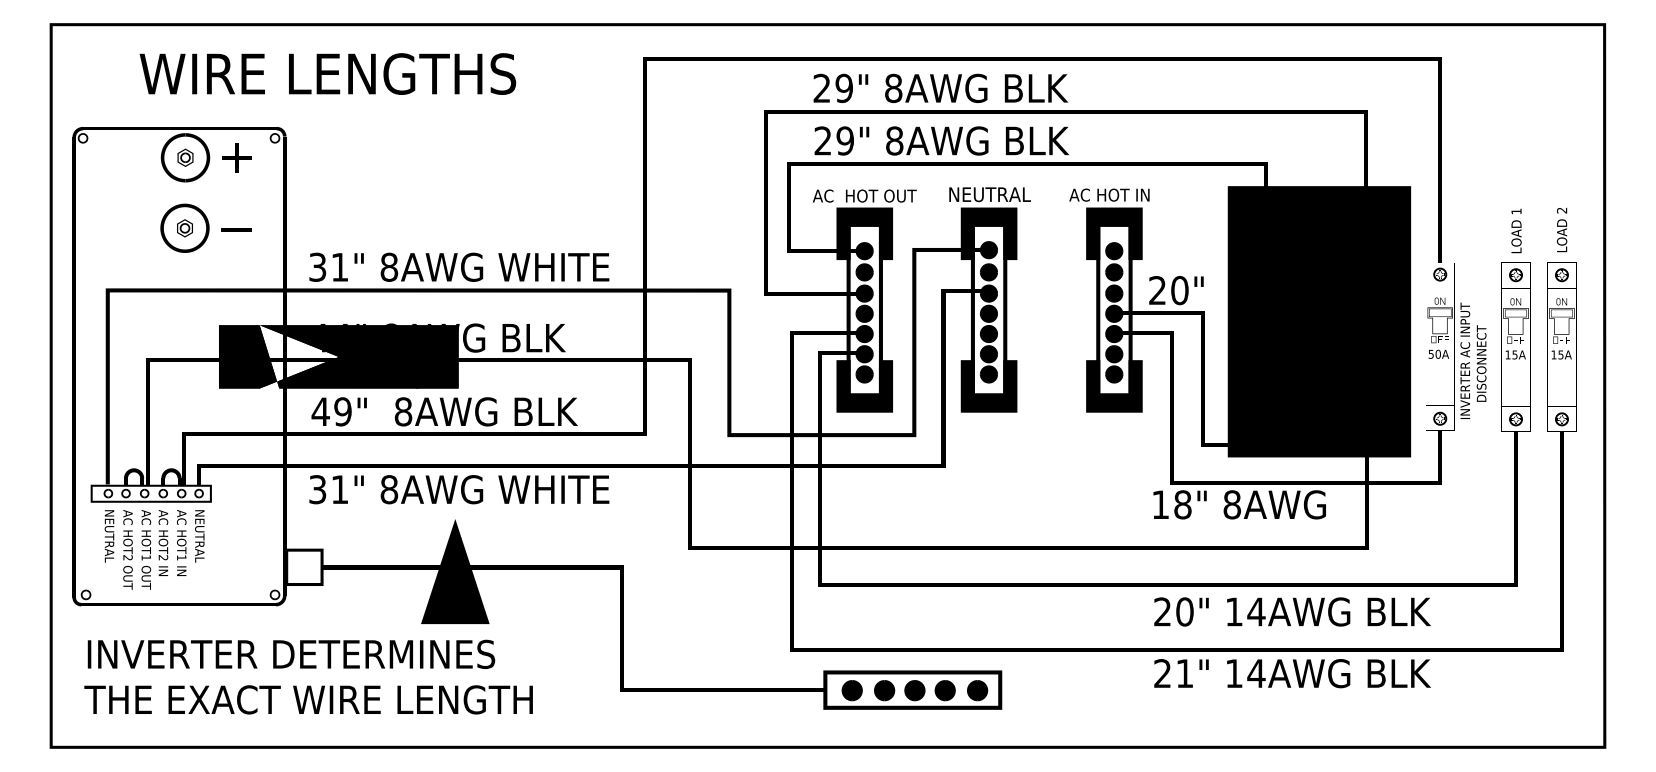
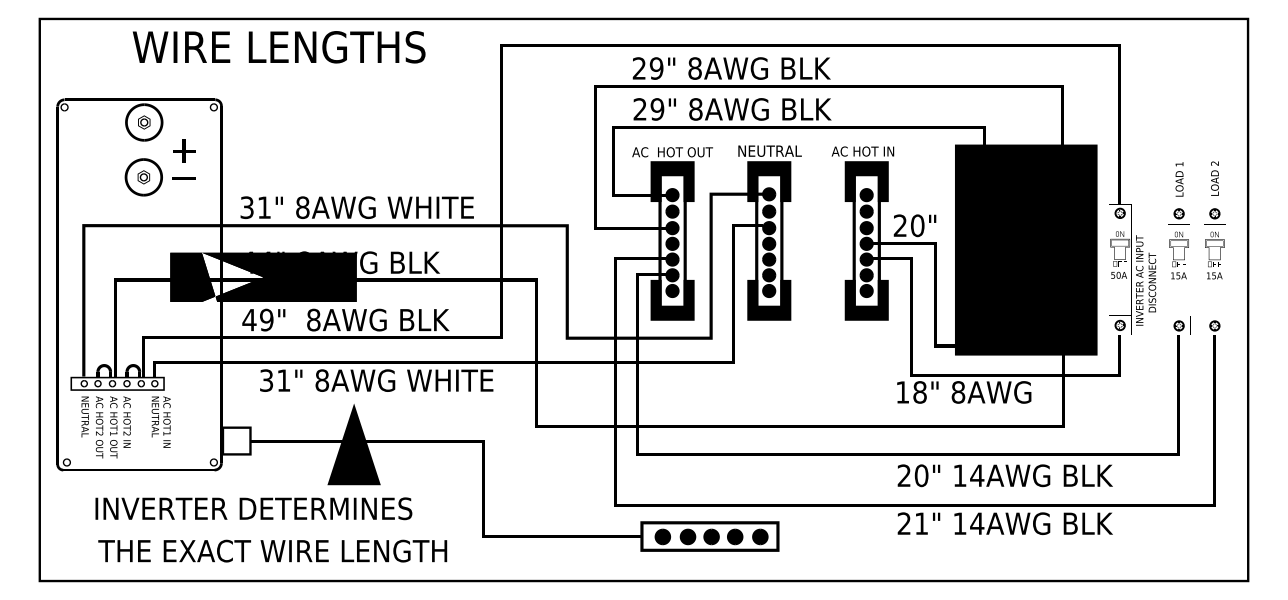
text: (327, 73) -> (278, 46), moved
part: (236, 157) -> (183, 151), moved
text: (459, 489) -> (376, 380), moved
text: (181, 542) -> (166, 421), moved
text: (291, 653) -> (253, 508), moved
text: (308, 699) -> (272, 550), moved

